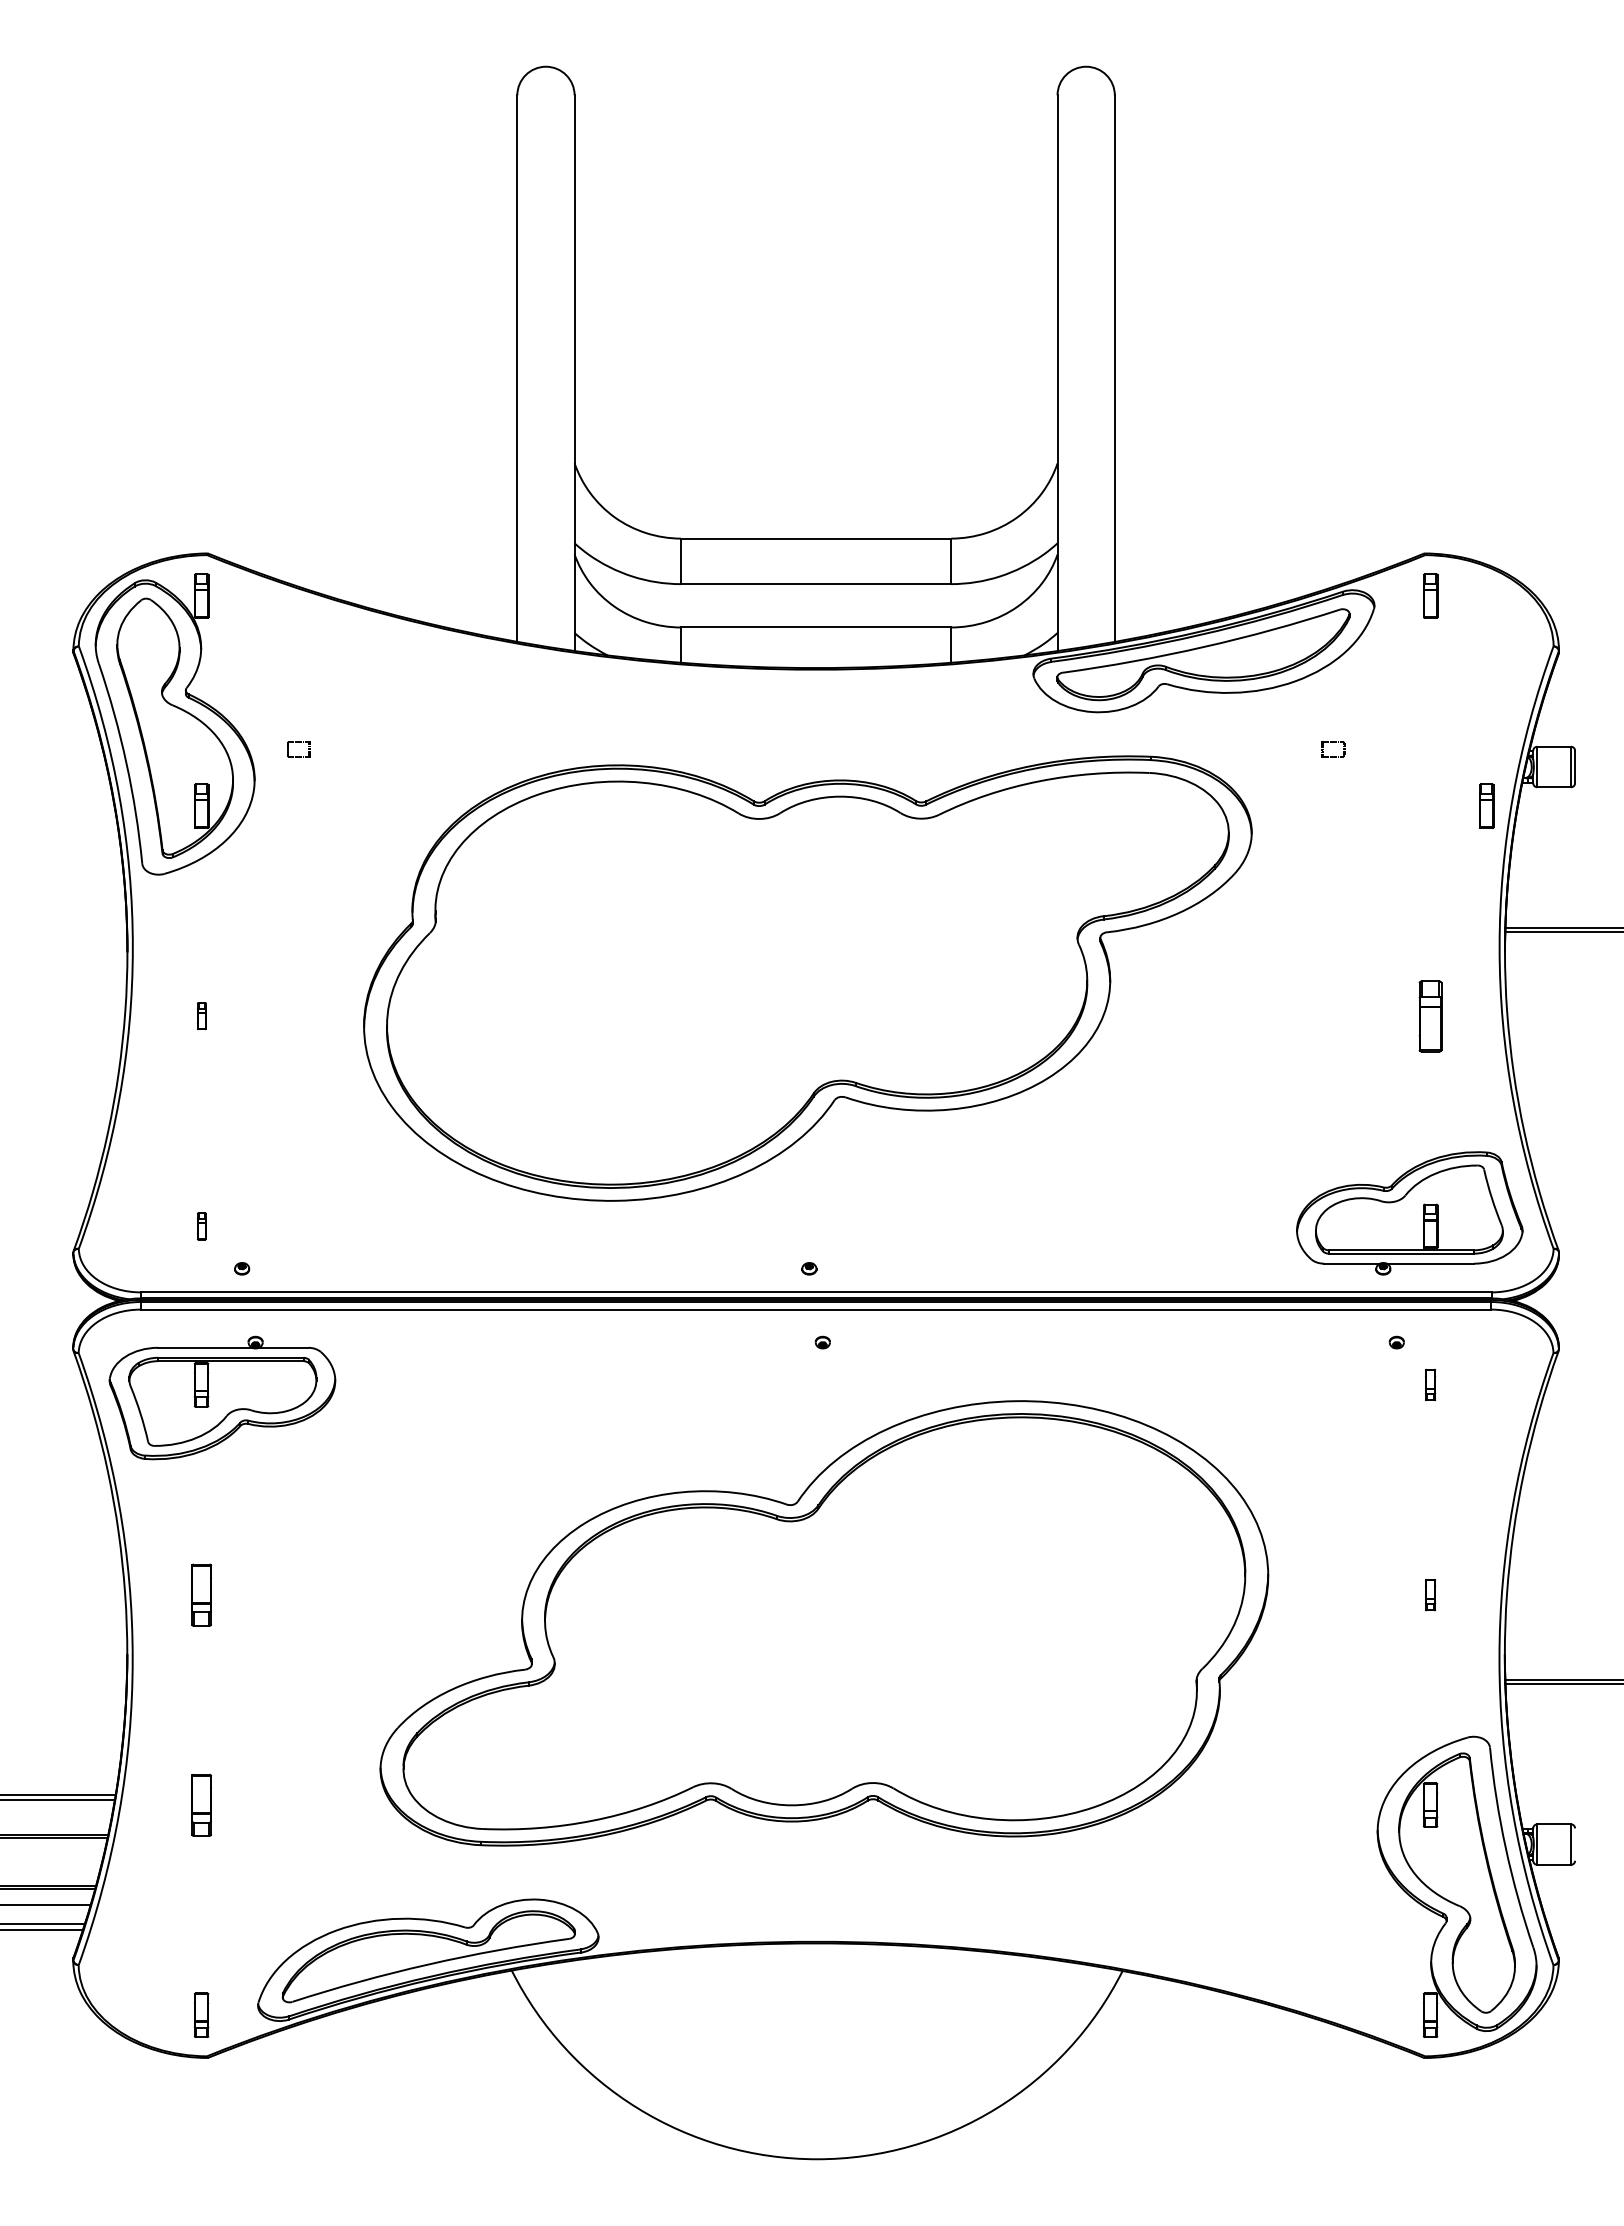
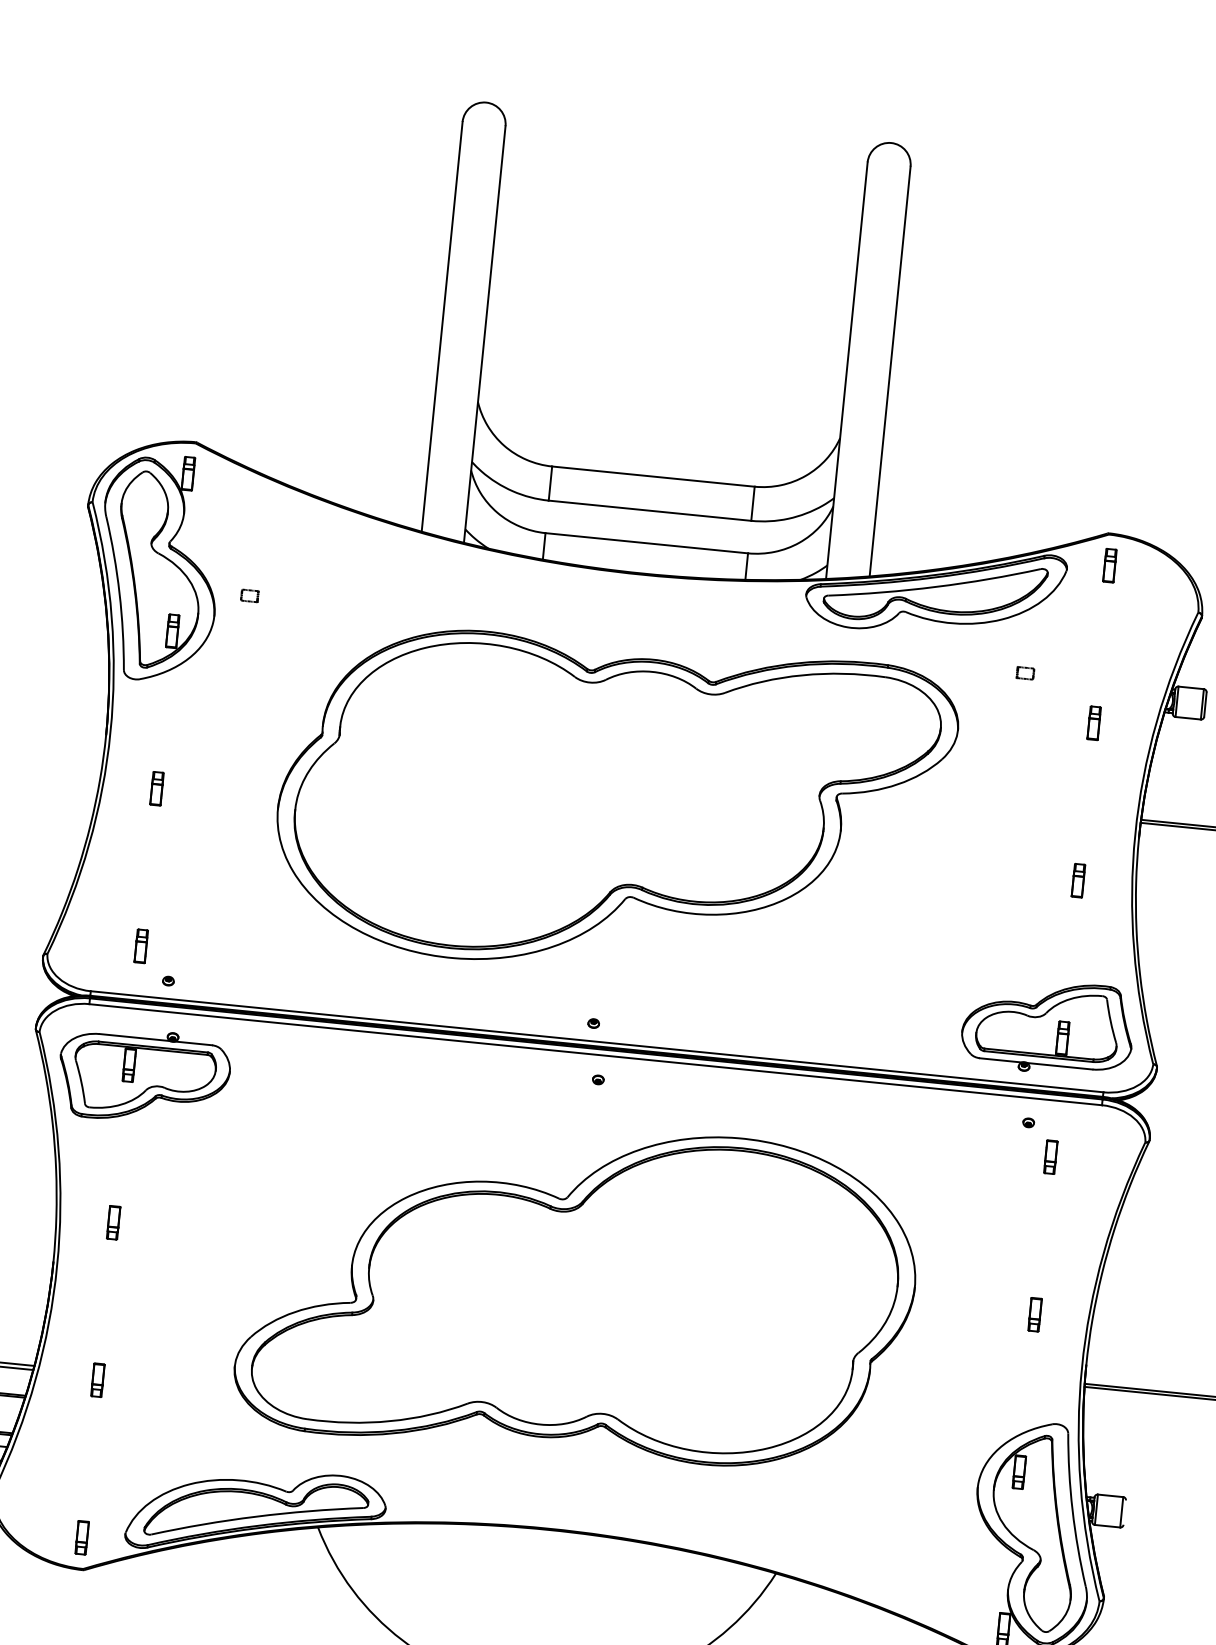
part: (1486, 805) -> (1094, 722), moved
part: (201, 1015) -> (156, 788), size x1.67
part: (1430, 1015) -> (1078, 880), size x0.62
part: (201, 1226) -> (141, 946), size x1.67
part: (1430, 1384) -> (1050, 1156), size x1.43
part: (201, 1594) -> (113, 1222), size x0.71
part: (1430, 1594) -> (1035, 1314), size x1.43
part: (201, 1804) -> (97, 1379), size x0.71

